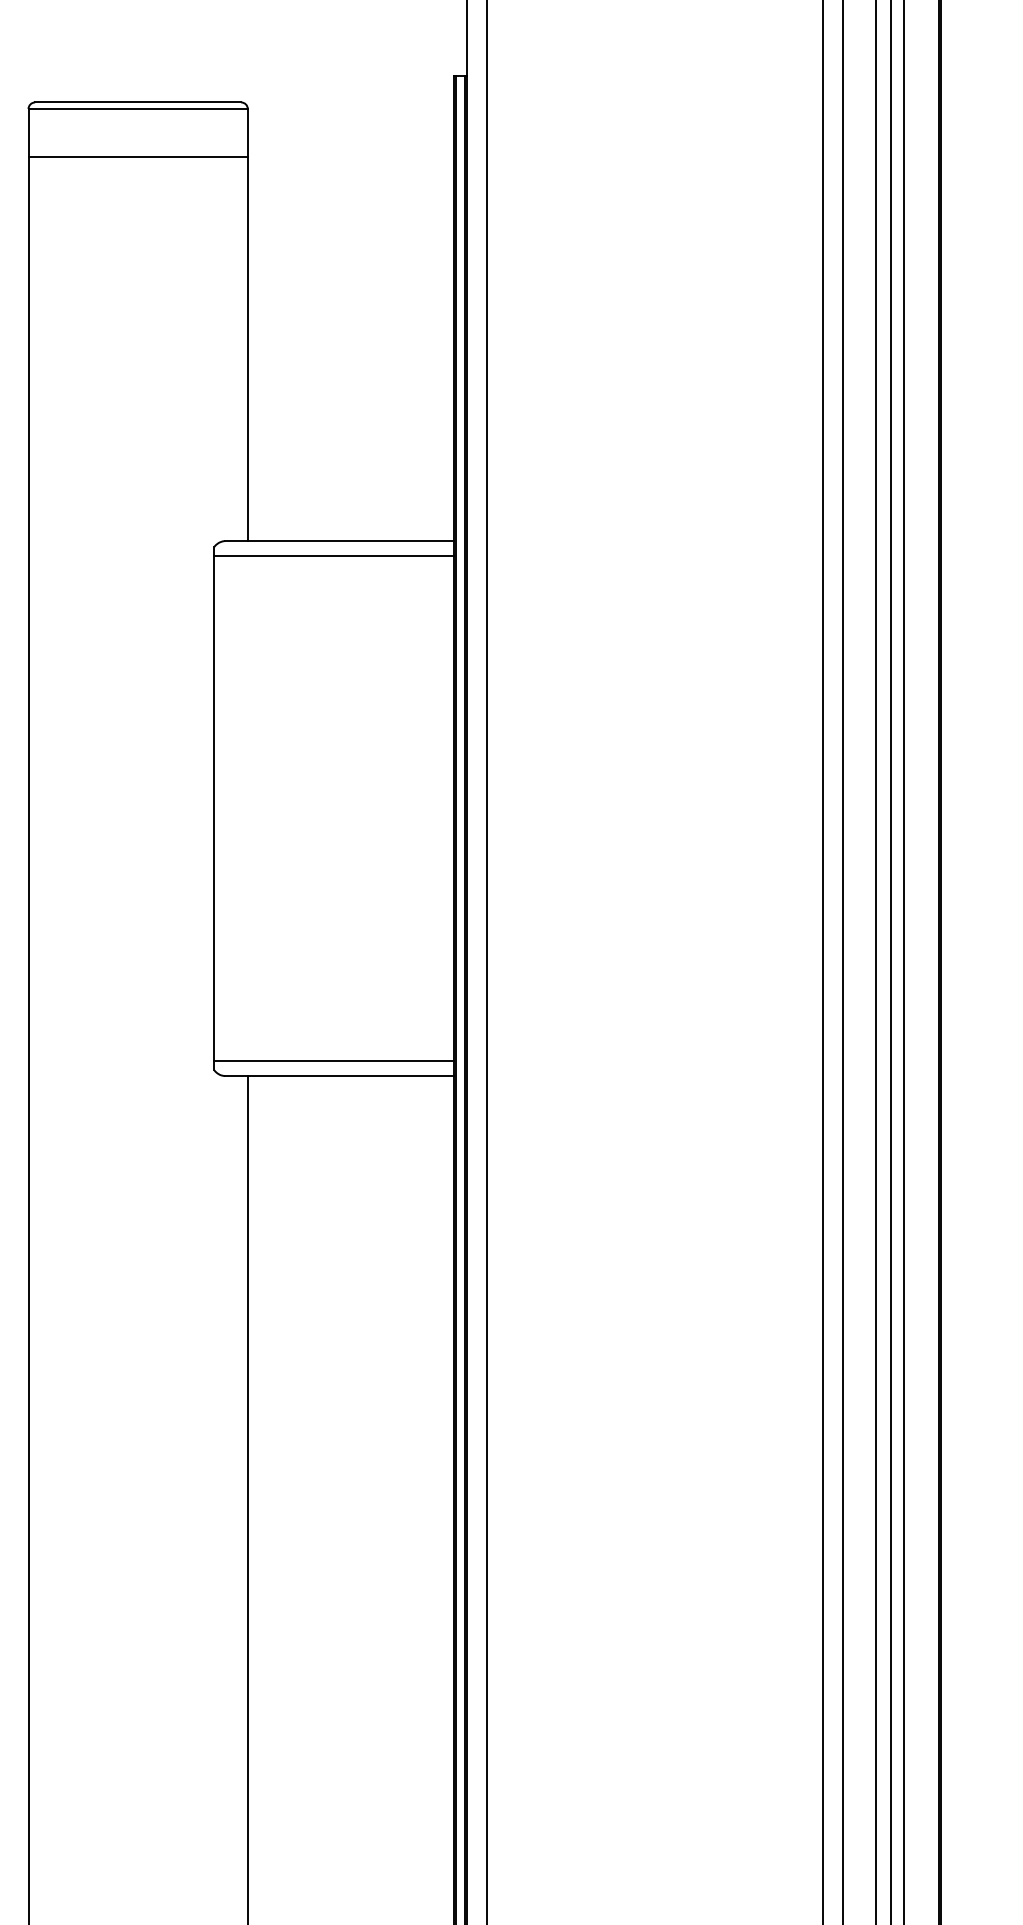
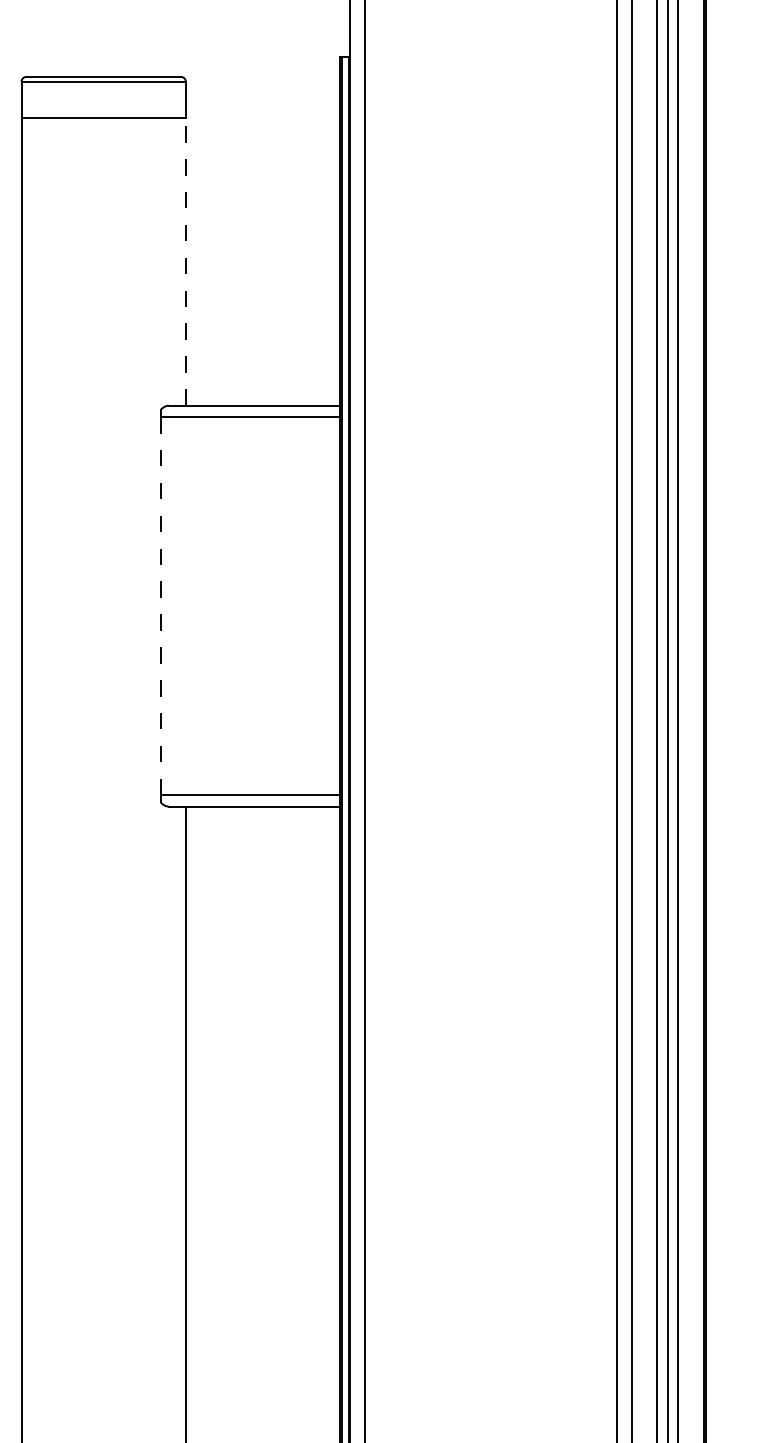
line: (247, 349) -> (185, 262), solid -> dashed
line: (214, 808) -> (160, 606), solid -> dashed

